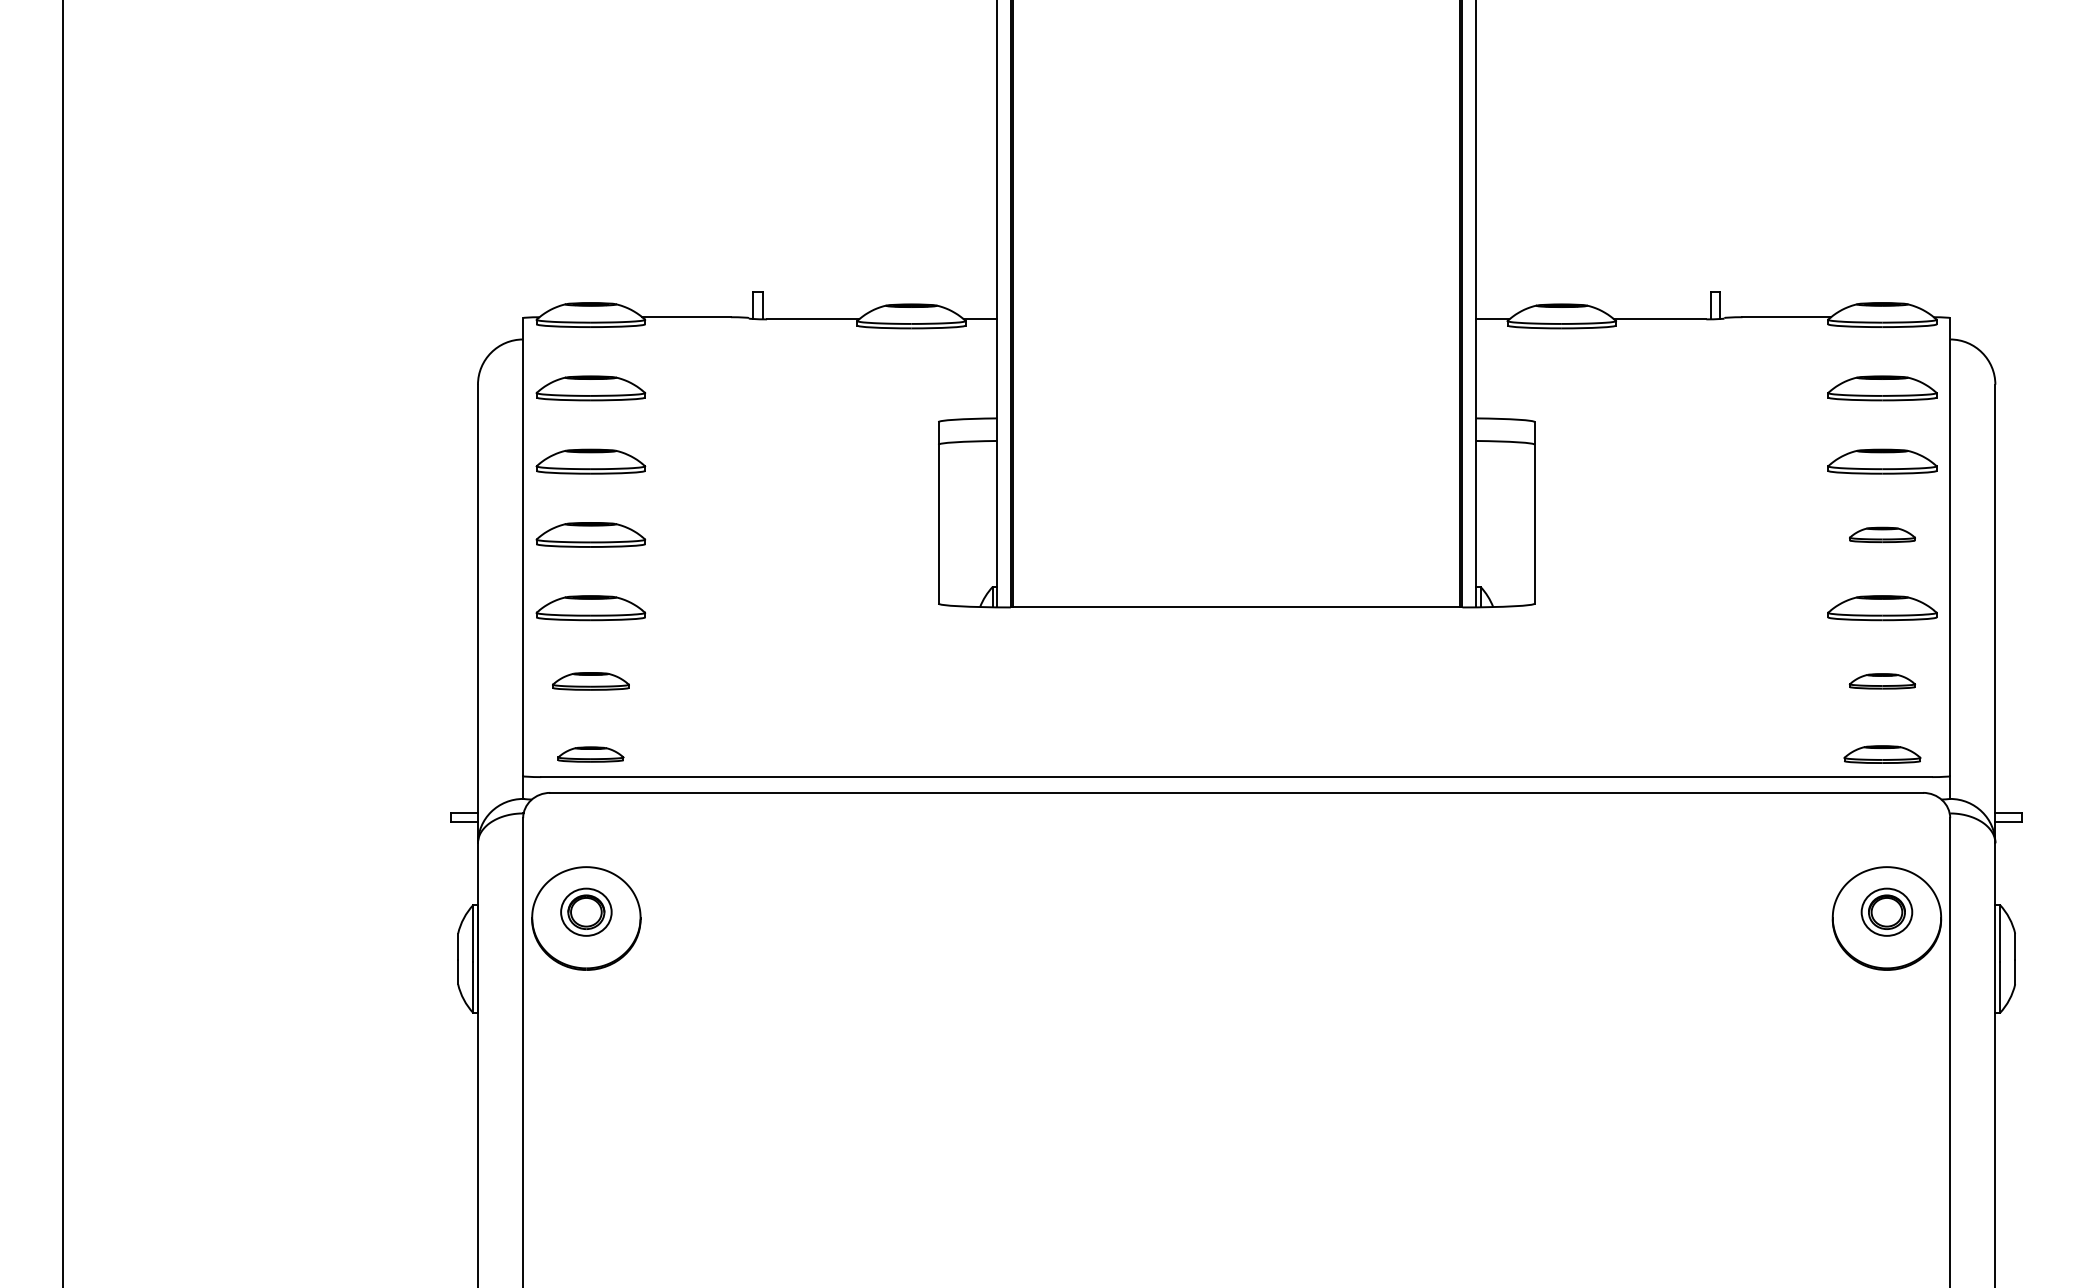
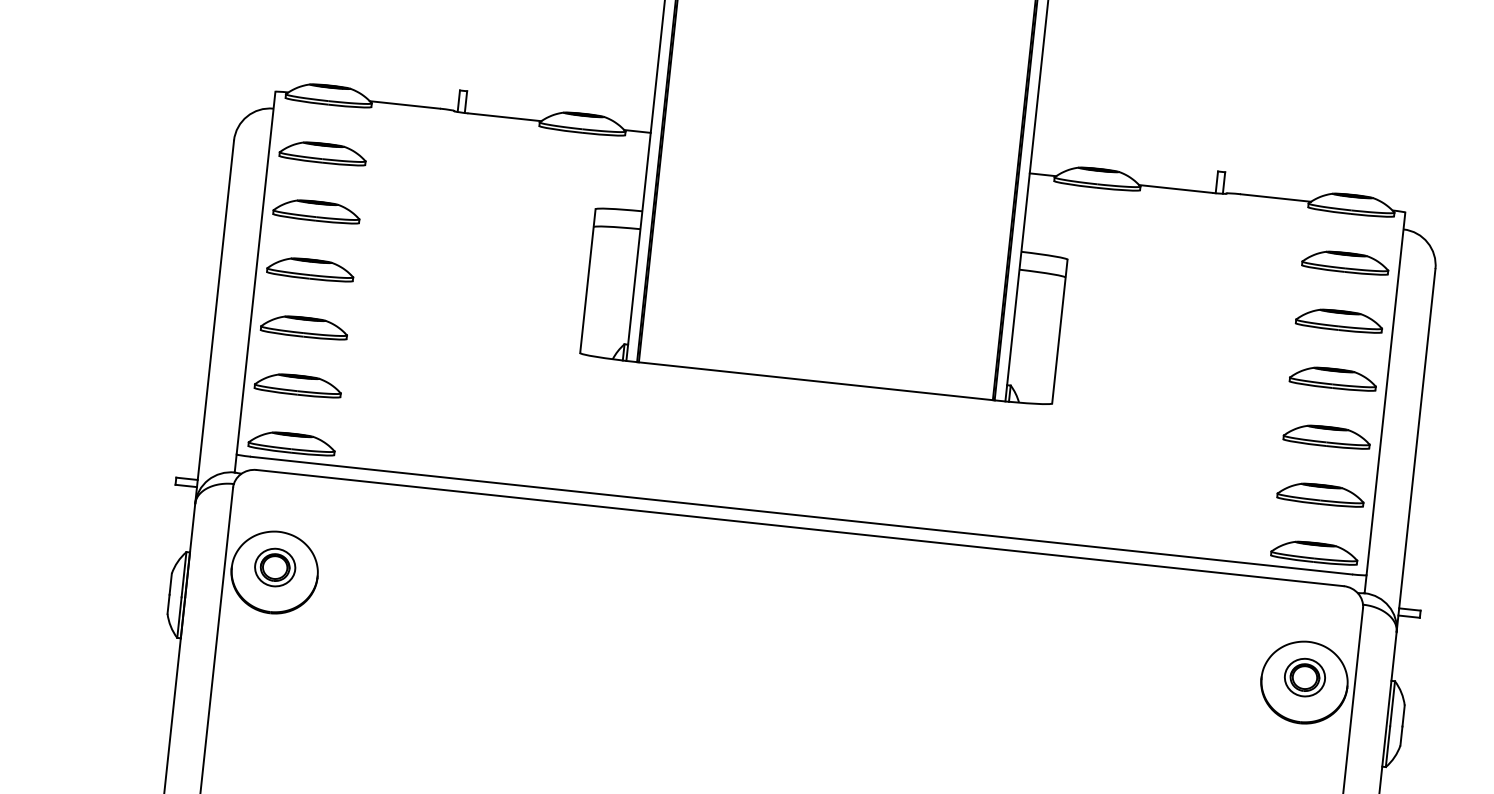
part: (1882, 534) -> (1333, 378), size x1.67
part: (590, 681) -> (297, 385), size x1.43
part: (1882, 681) -> (1320, 494), size x1.67
part: (590, 754) -> (291, 443), size x1.67
part: (1882, 754) -> (1314, 552), size x1.43

